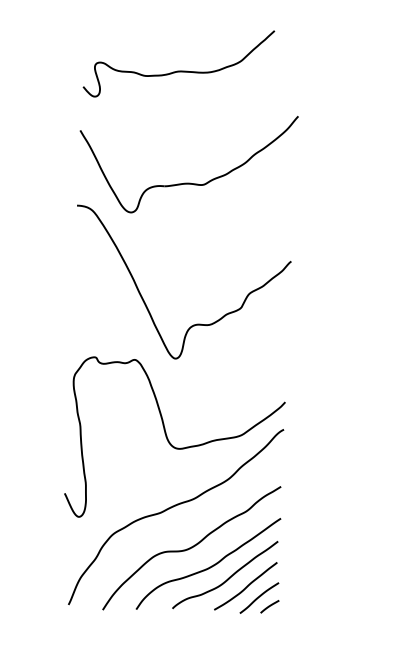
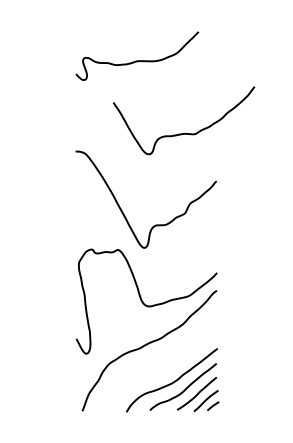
part: (188, 181) -> (185, 132), moved
curve: (191, 547) -> (160, 370), removed

